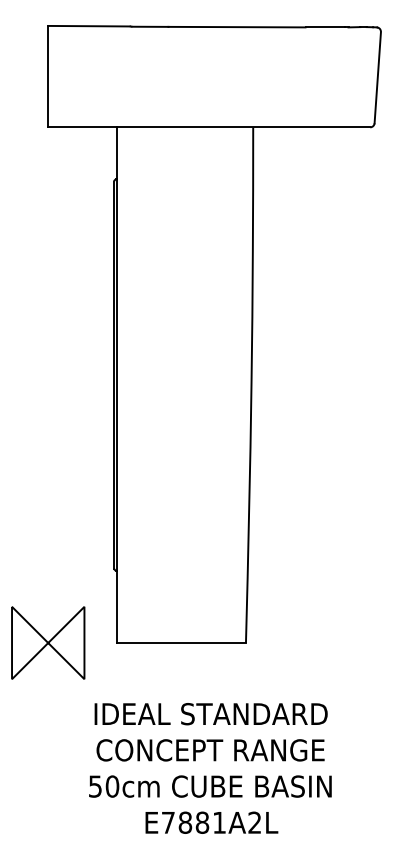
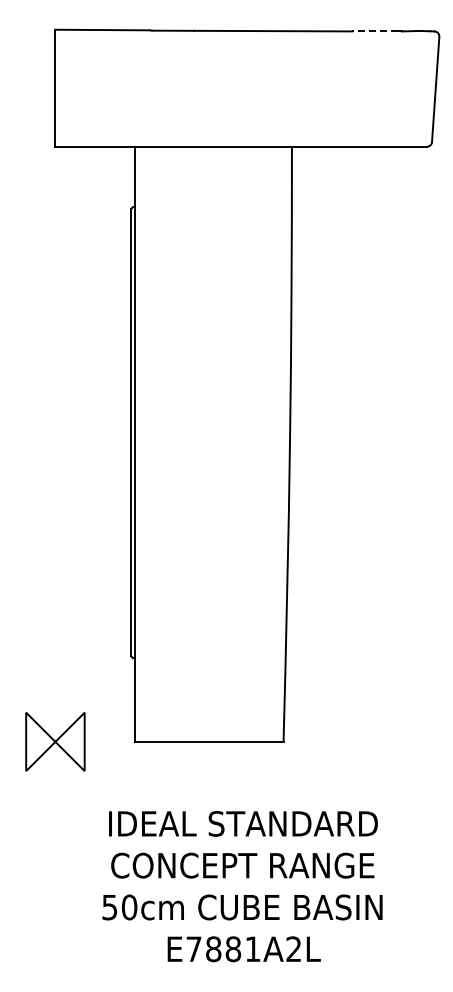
line: (325, 27) -> (375, 31), solid -> dashed
part: (48, 642) -> (55, 741), size x0.7

